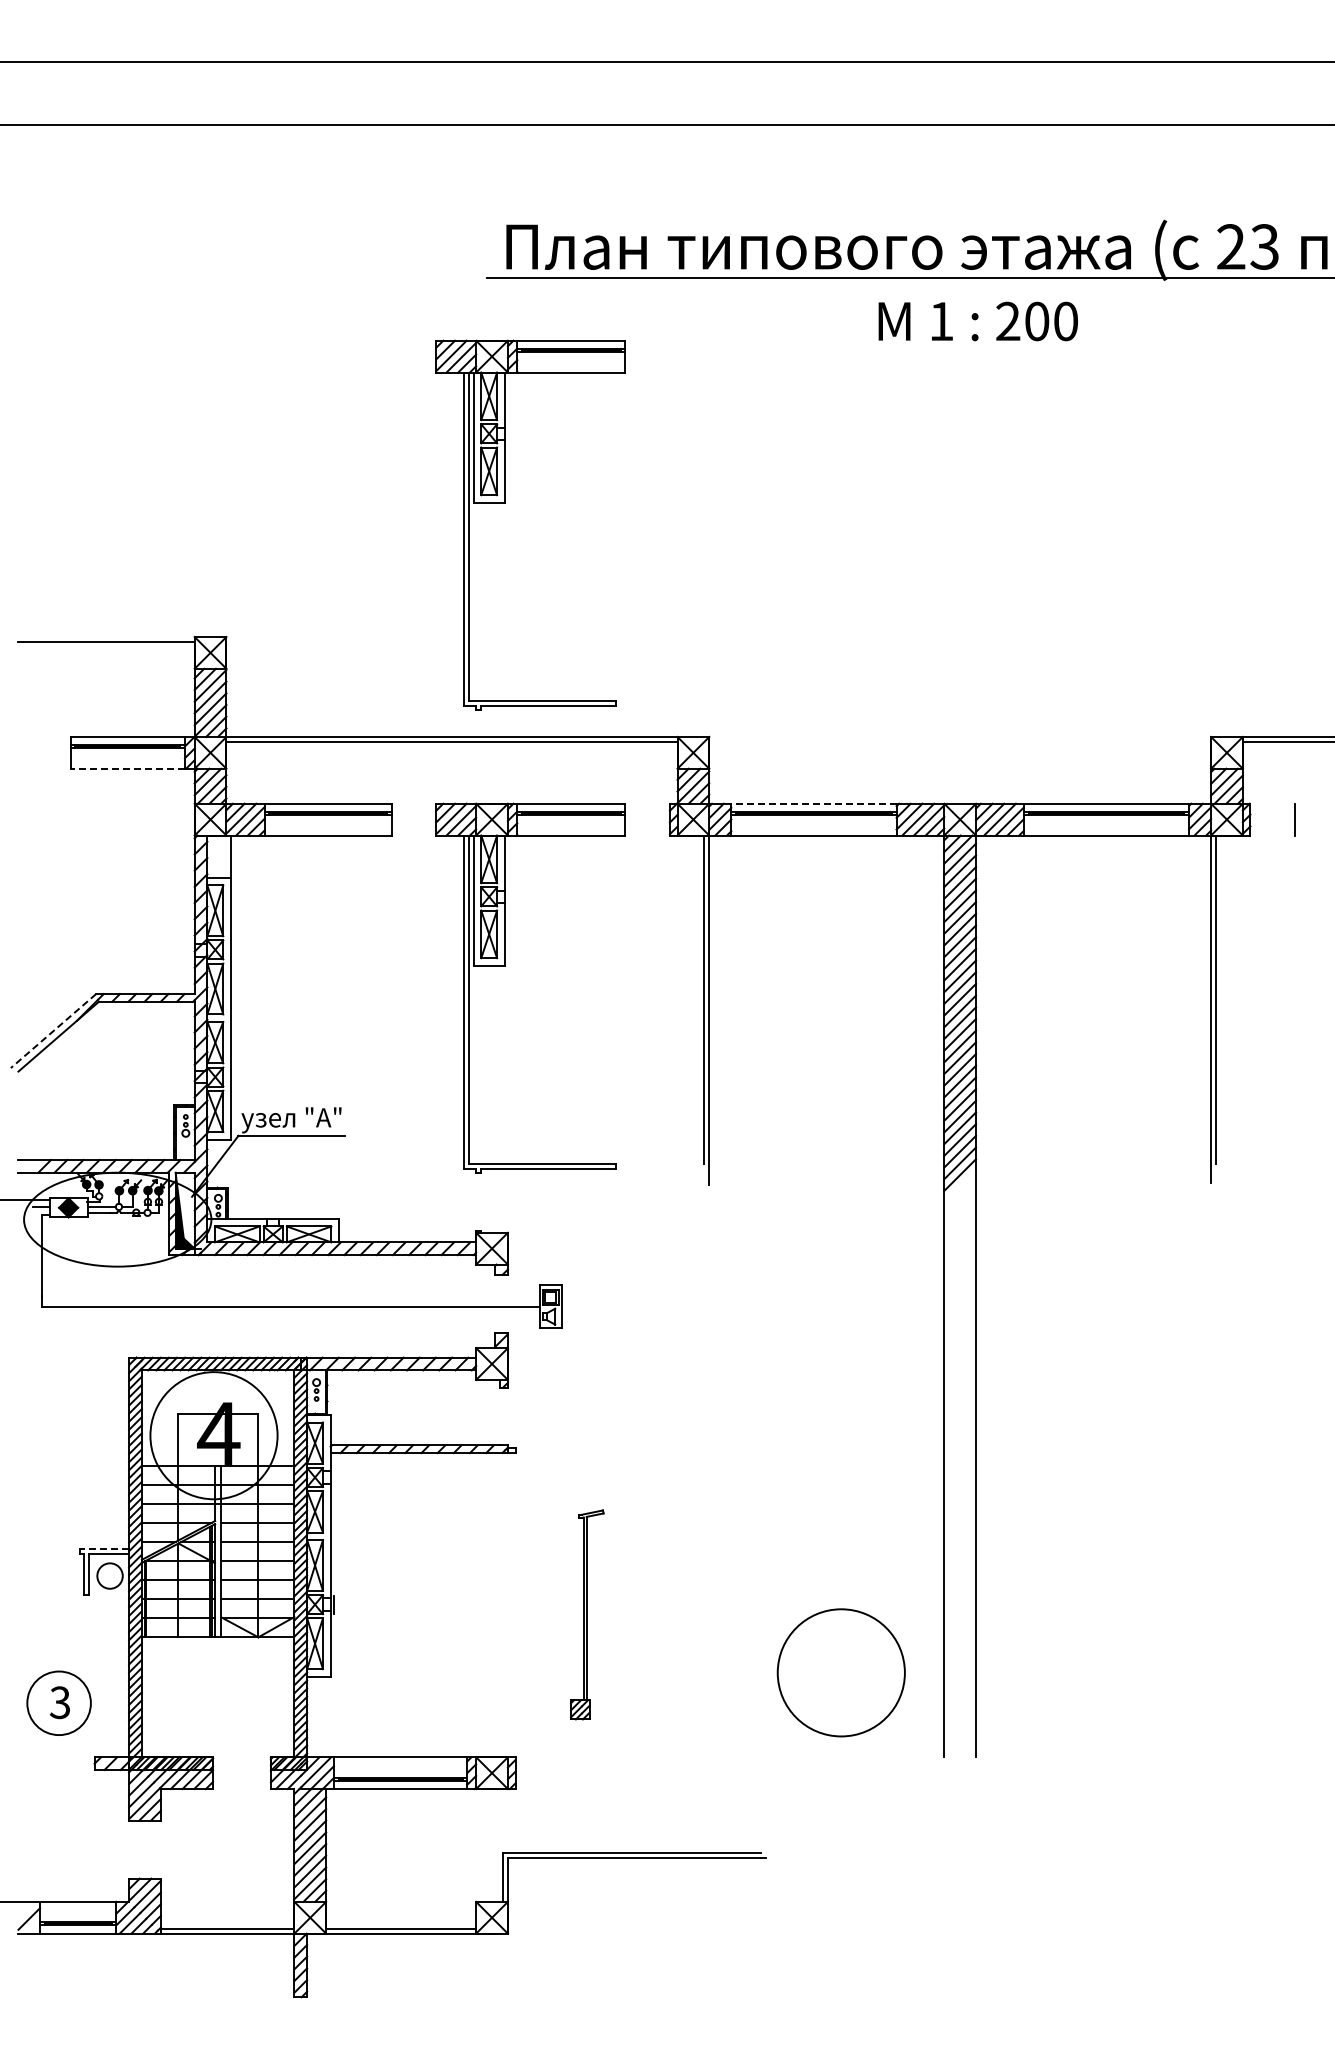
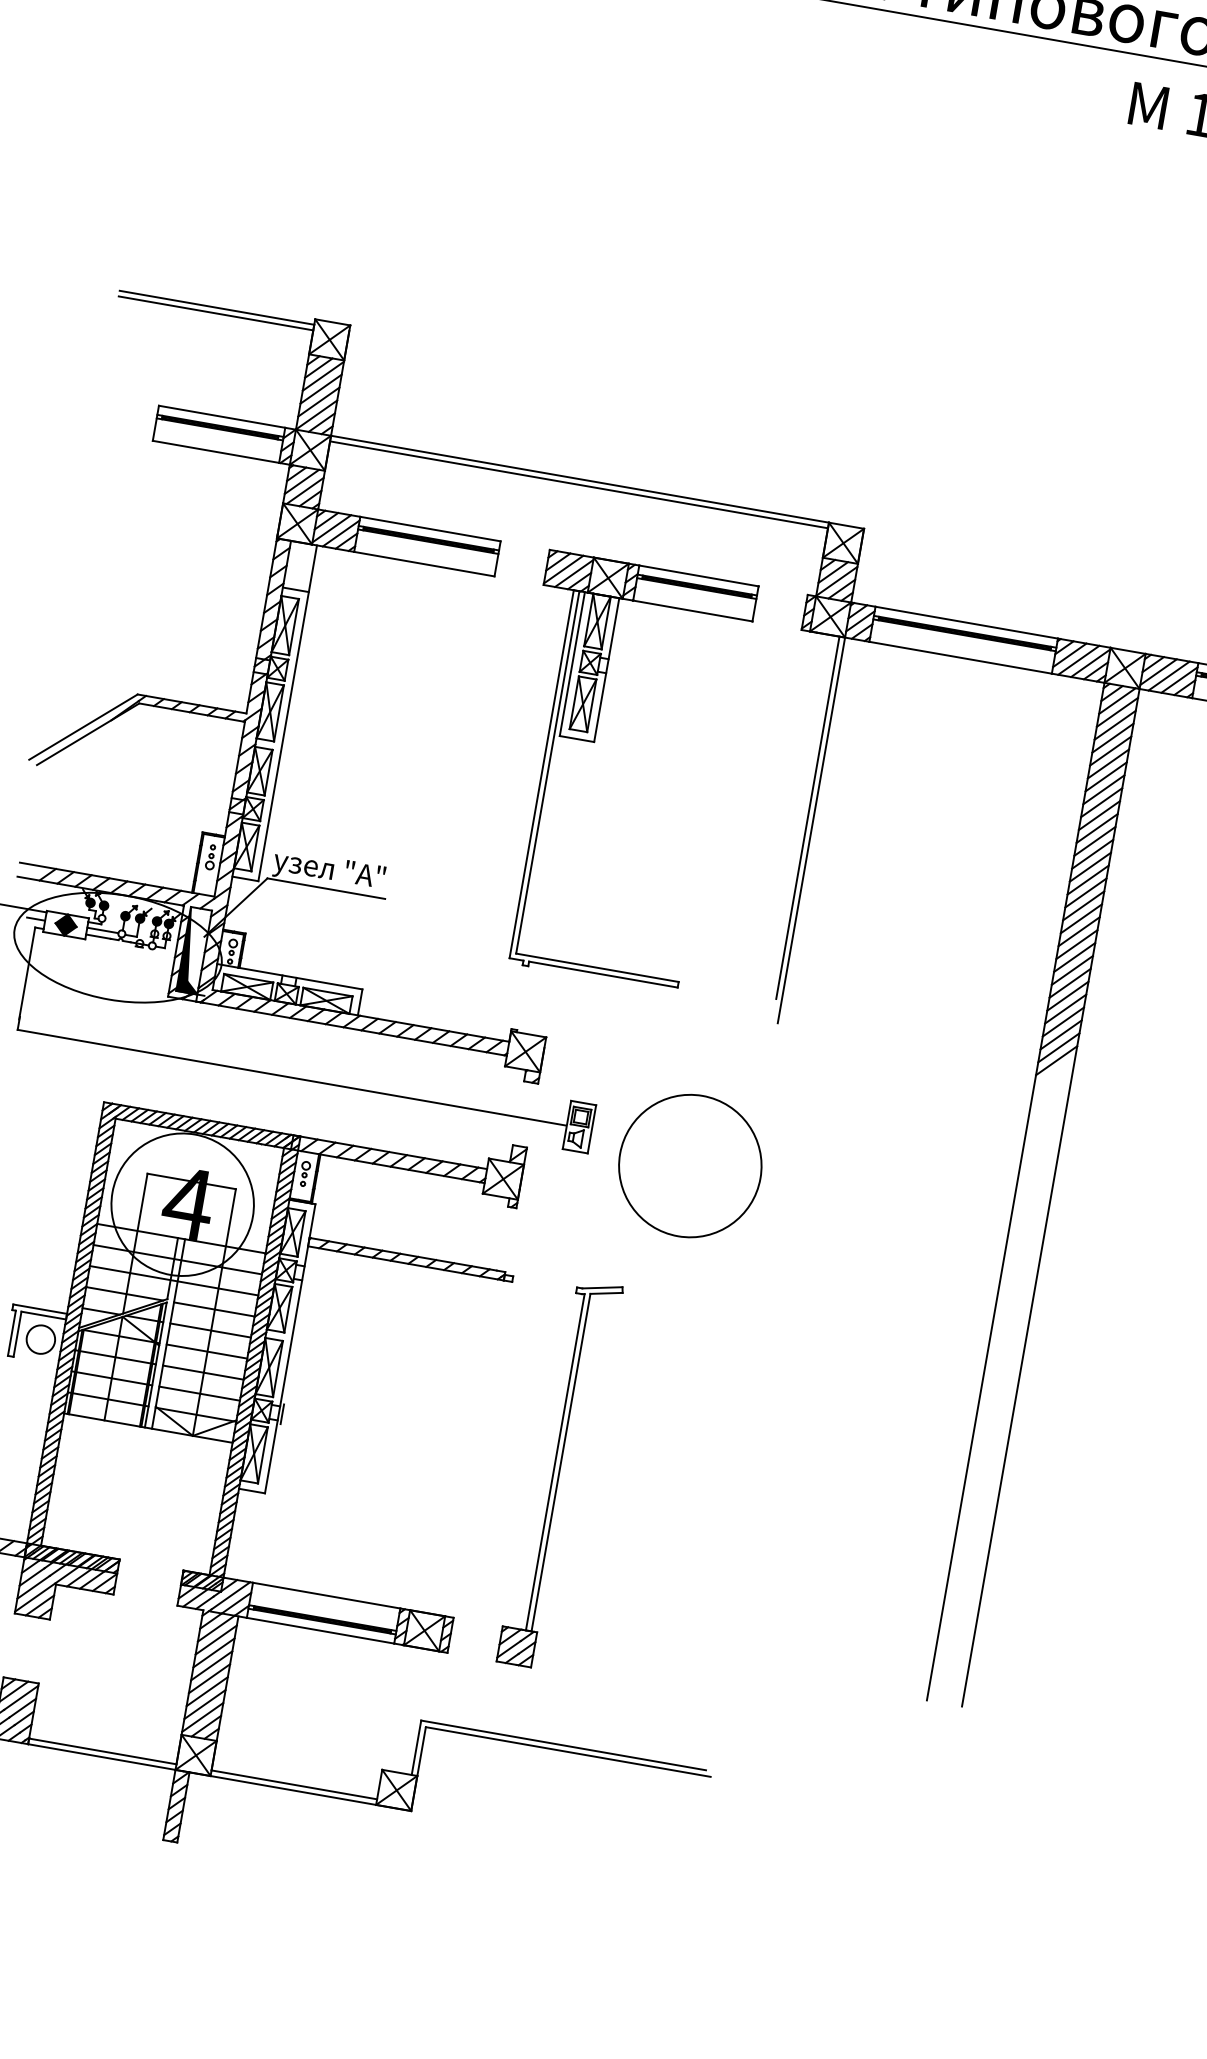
part: (505, 503) -> (684, 231), removed
line: (106, 647) -> (215, 313), added
line: (127, 768) -> (215, 451), dashed -> solid
line: (813, 803) -> (966, 622), dashed -> solid
line: (53, 1031) -> (83, 727), dashed -> solid
line: (104, 1549) -> (39, 1309), dashed -> solid
part: (587, 1614) -> (560, 1474), size x1.67
part: (840, 1672) -> (689, 1165), moved

